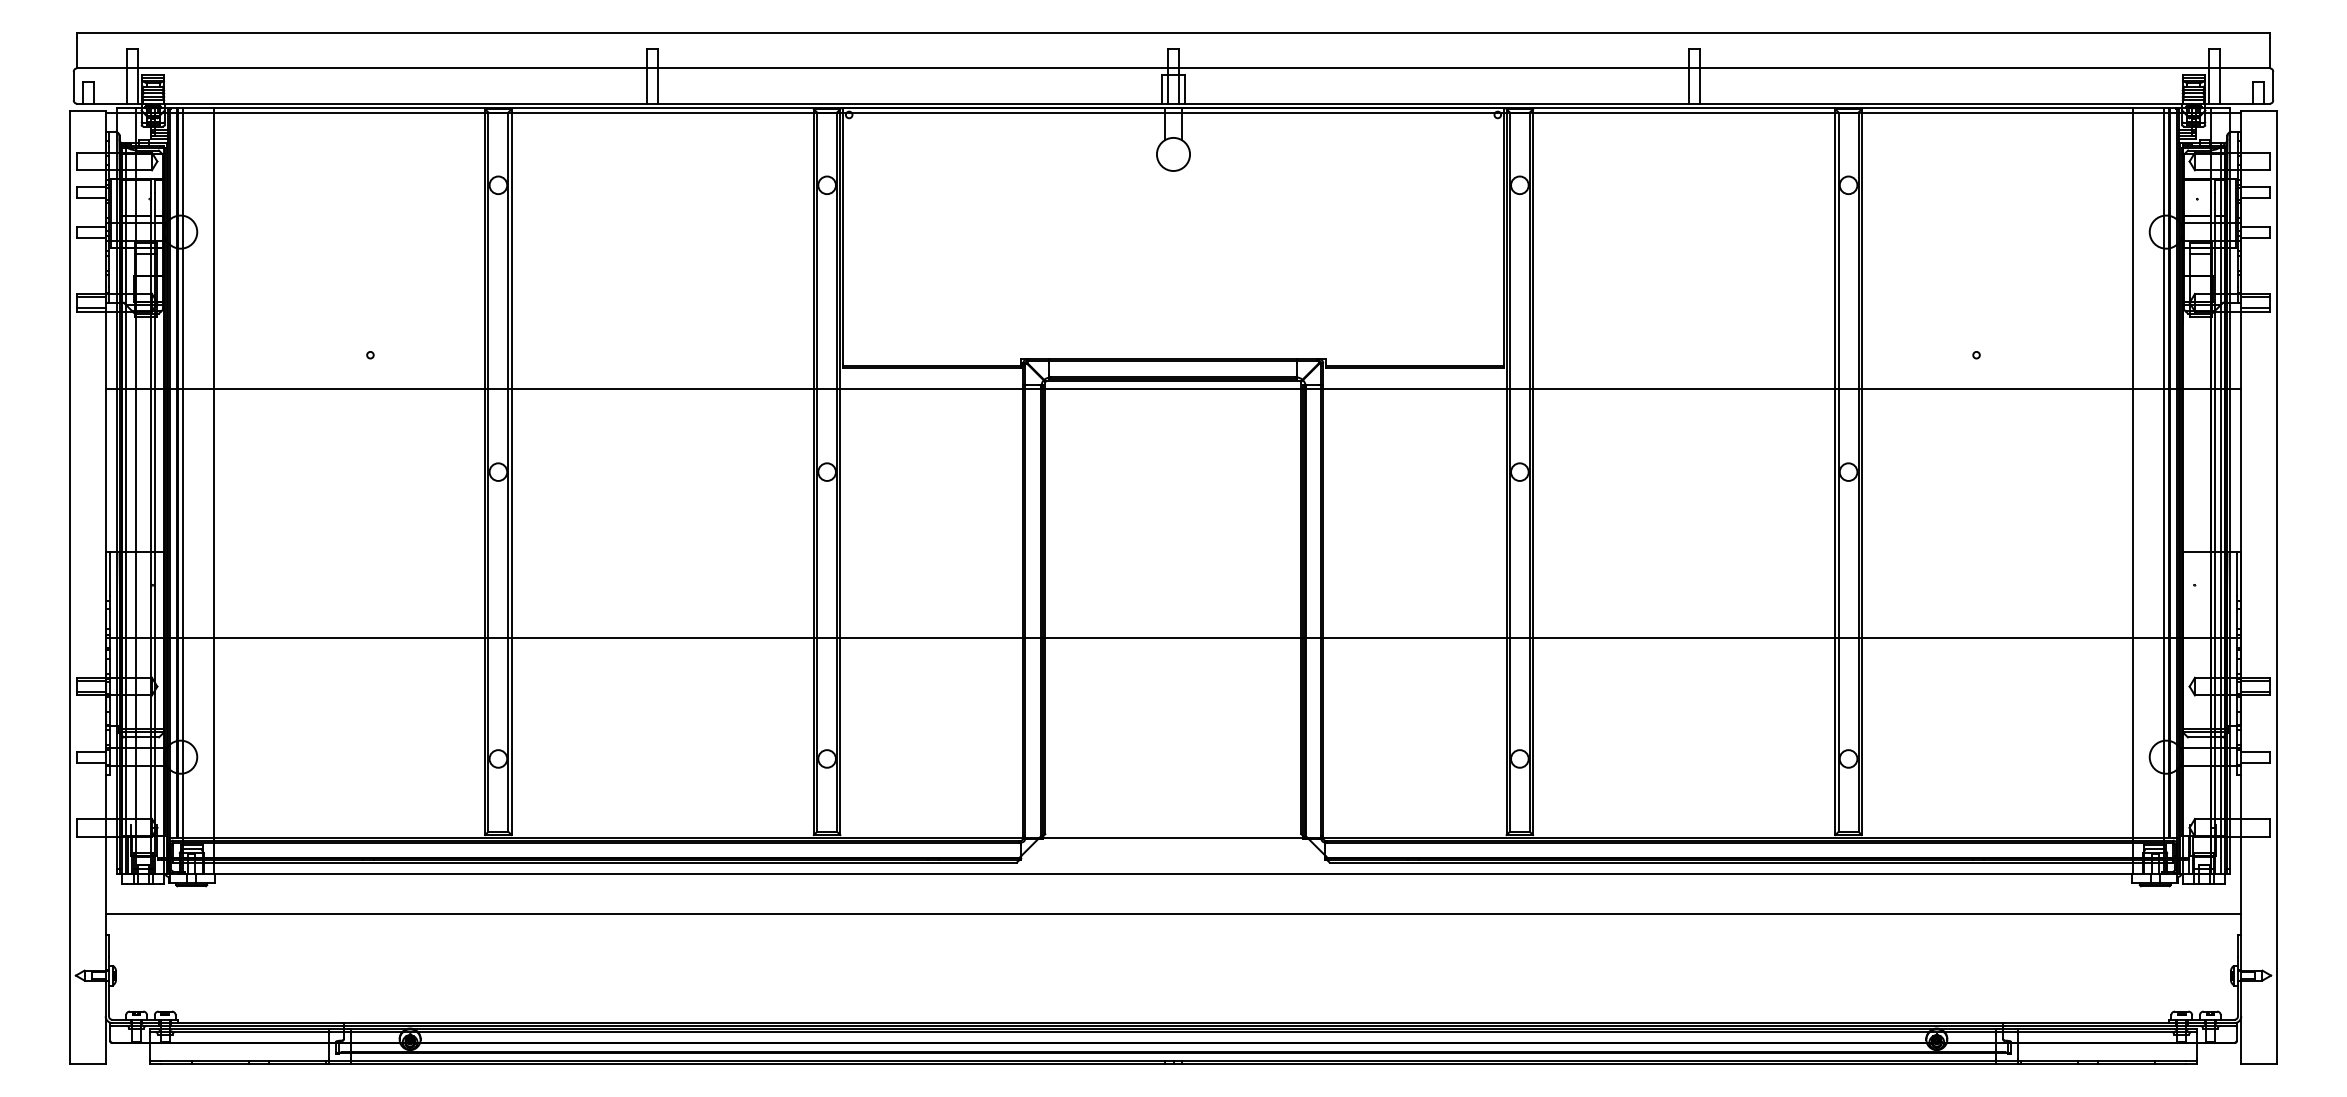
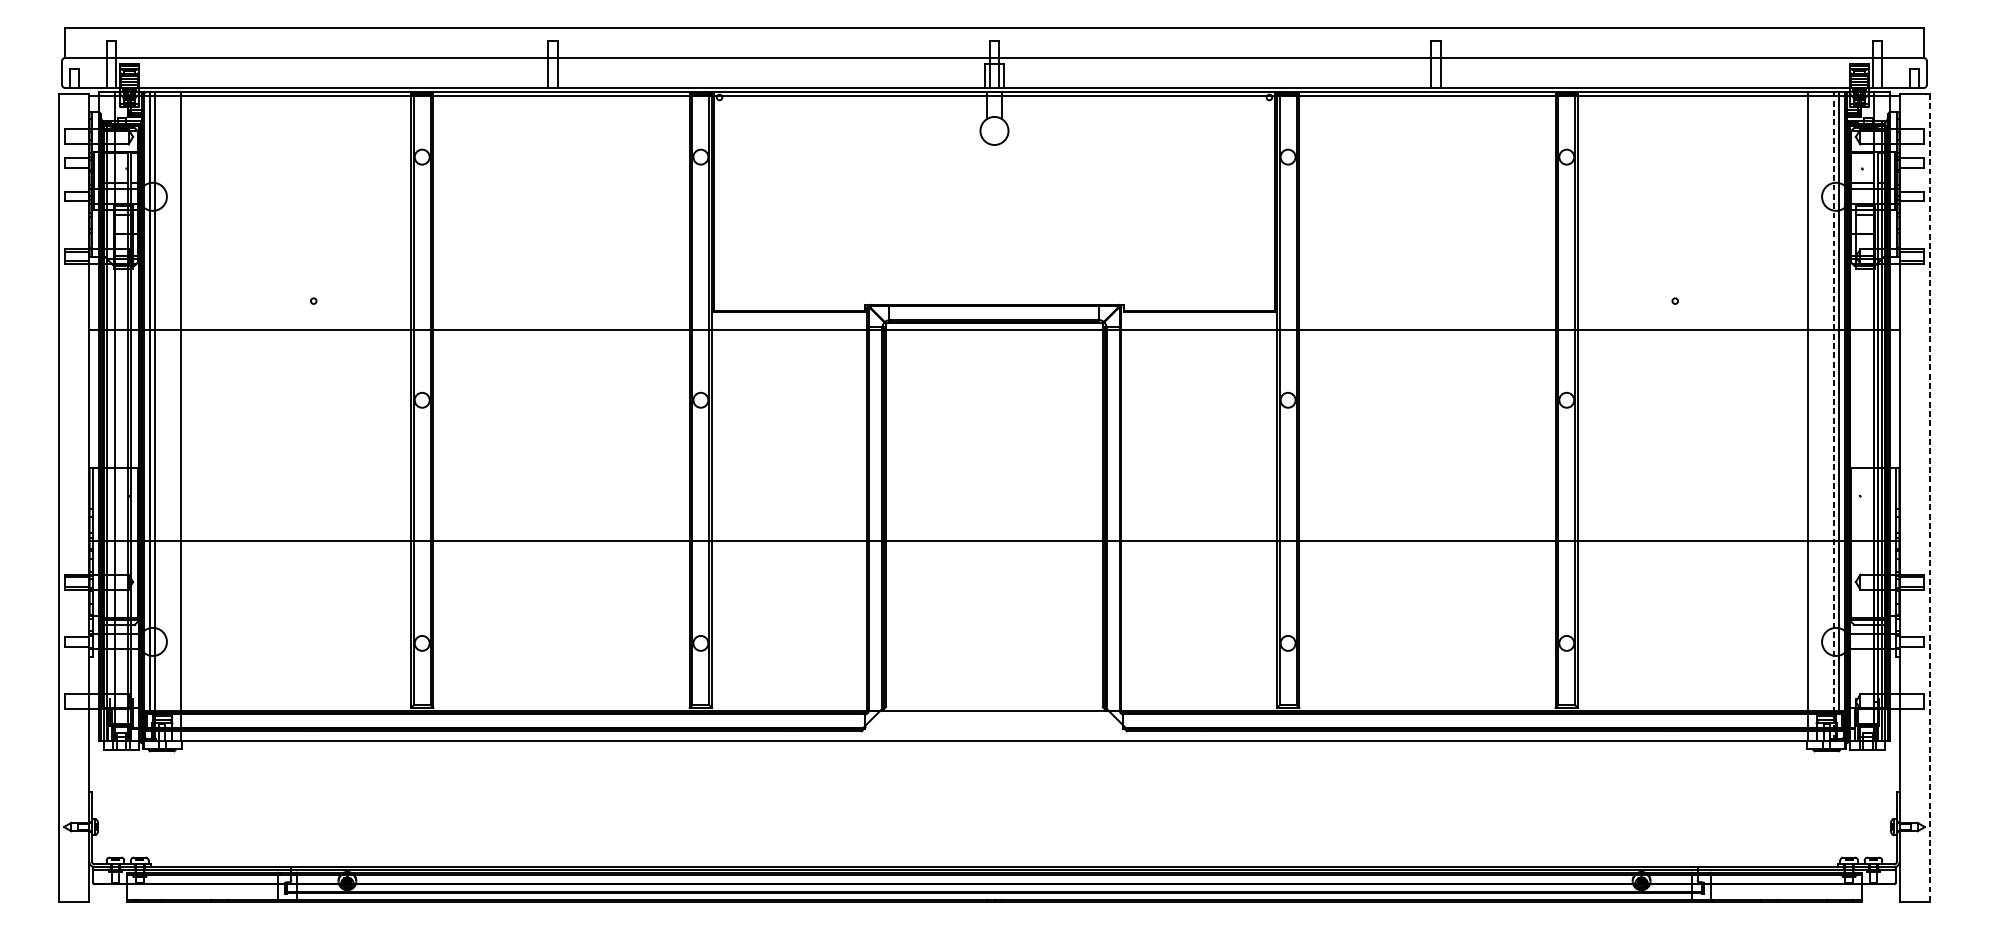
line: (2163, 490) -> (1833, 415), solid -> dashed
line: (2276, 587) -> (1929, 498), solid -> dashed
line: (1173, 913) -> (994, 774), removed

